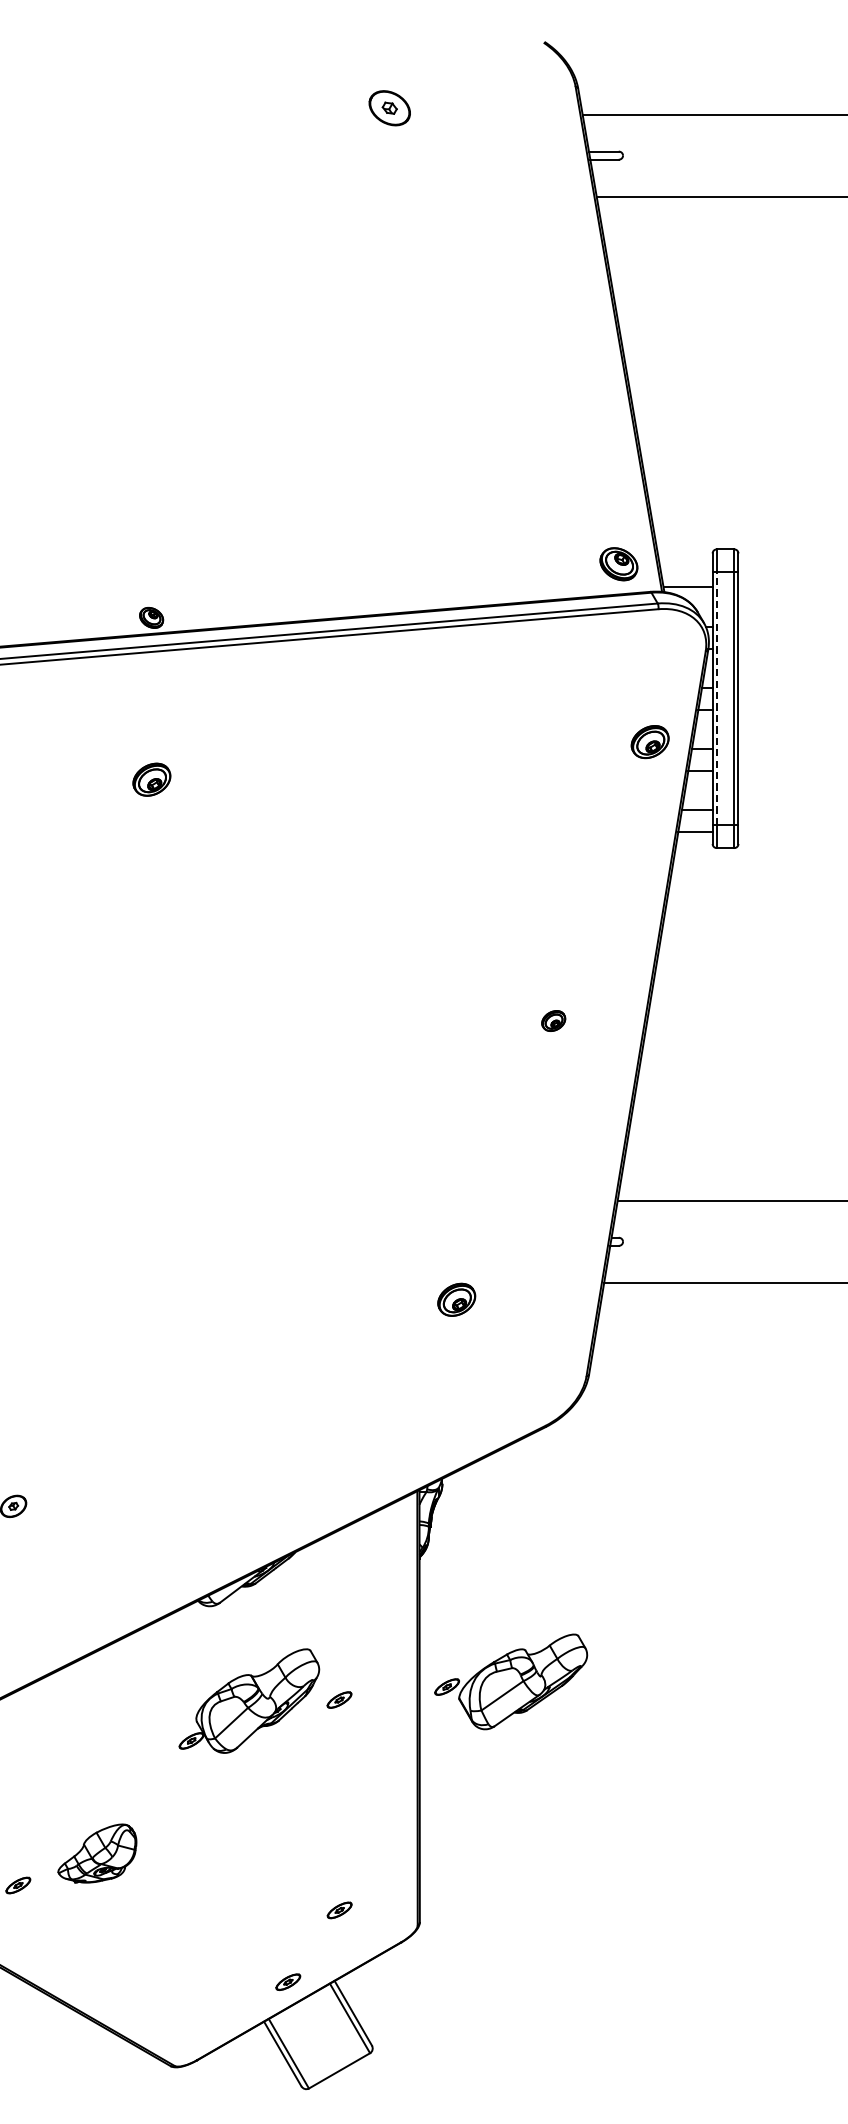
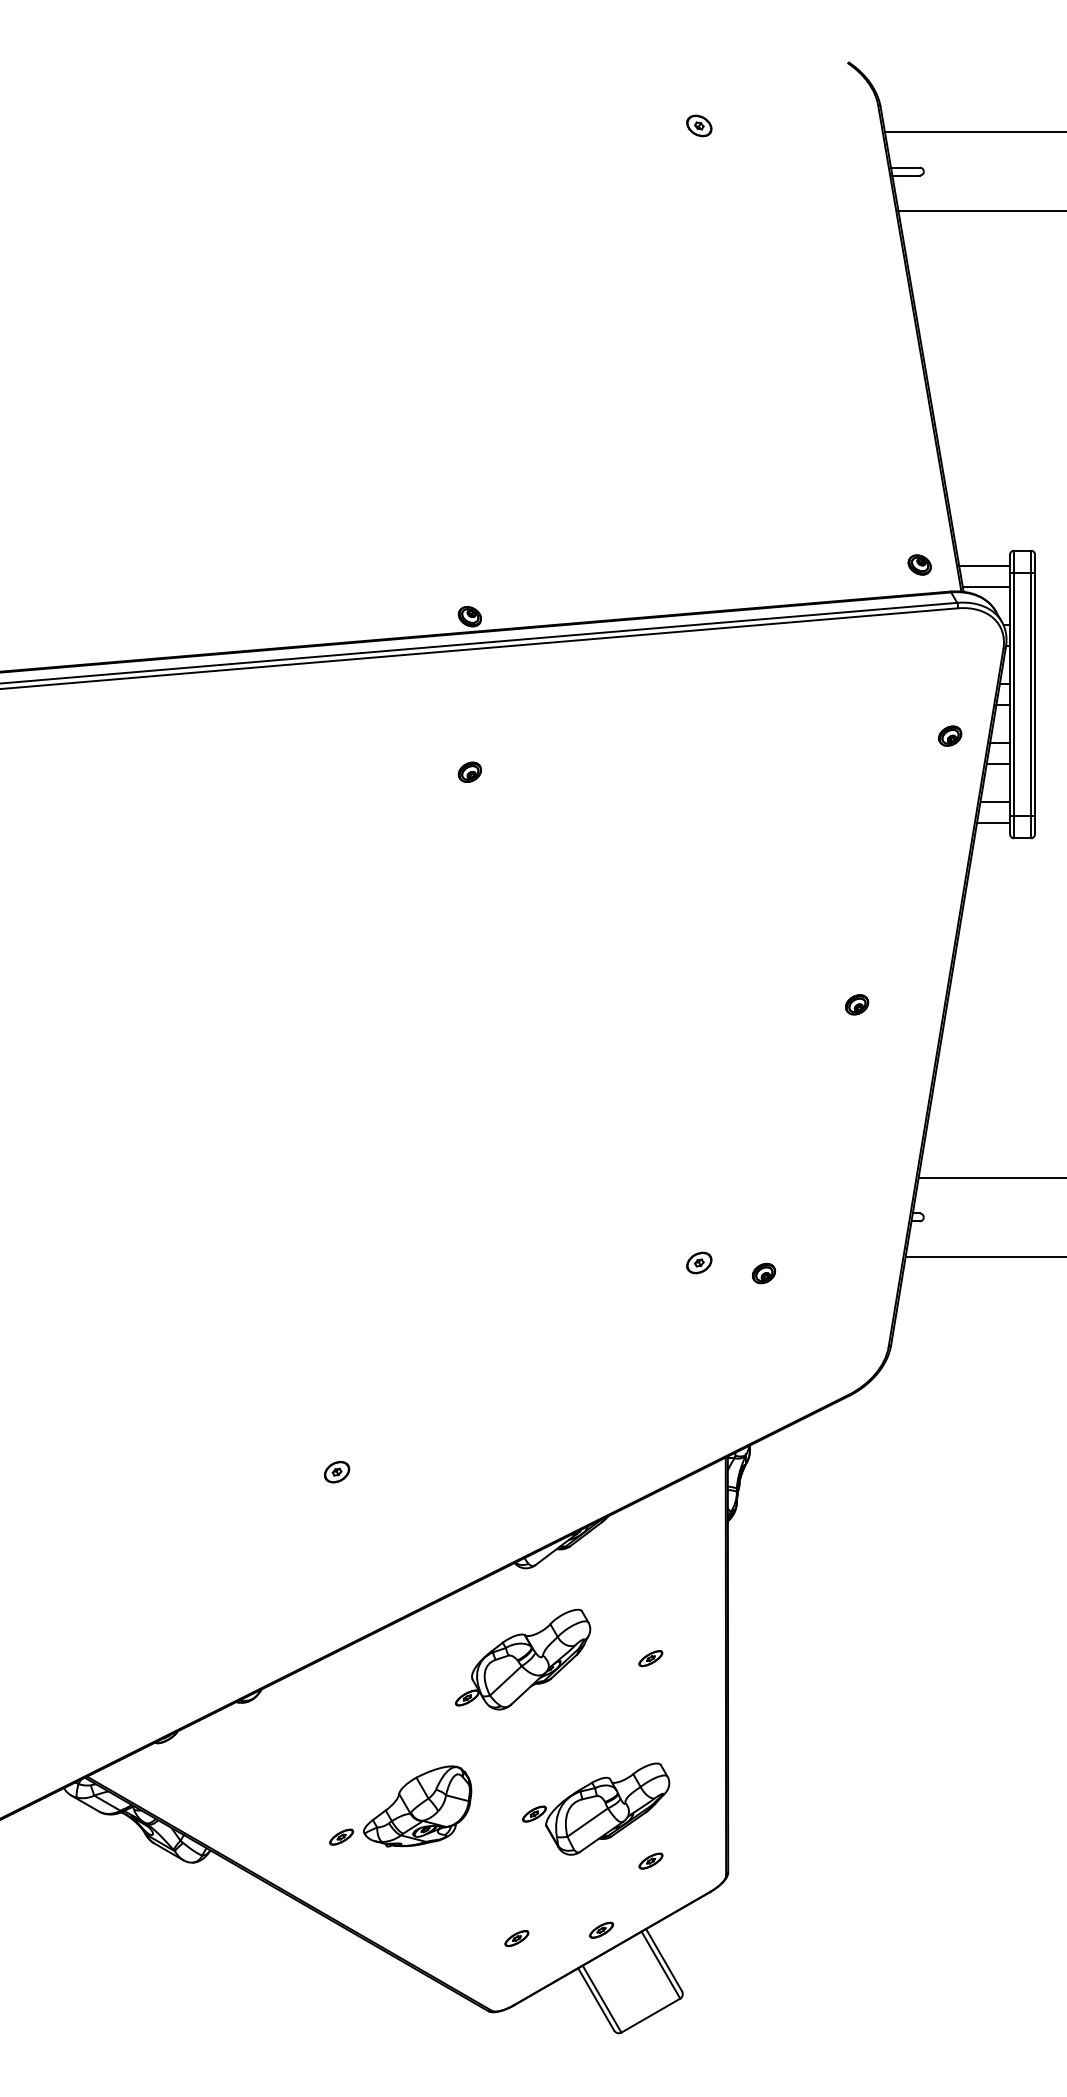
part: (390, 107) -> (699, 125), size x0.62
part: (618, 563) -> (919, 564), size x0.62
line: (686, 565) -> (984, 566), added
line: (717, 698) -> (1014, 694), dashed -> solid
part: (650, 741) -> (950, 735), size x0.62
part: (151, 778) -> (469, 771), size x0.62
part: (390, 1288) -> (699, 1262), added
part: (457, 1300) -> (764, 1273), size x0.62
part: (511, 1681) -> (596, 1808), moved
part: (249, 1700) -> (523, 1659), moved
part: (97, 1853) -> (417, 1806), size x1.43
part: (199, 1990) -> (516, 1938), added

